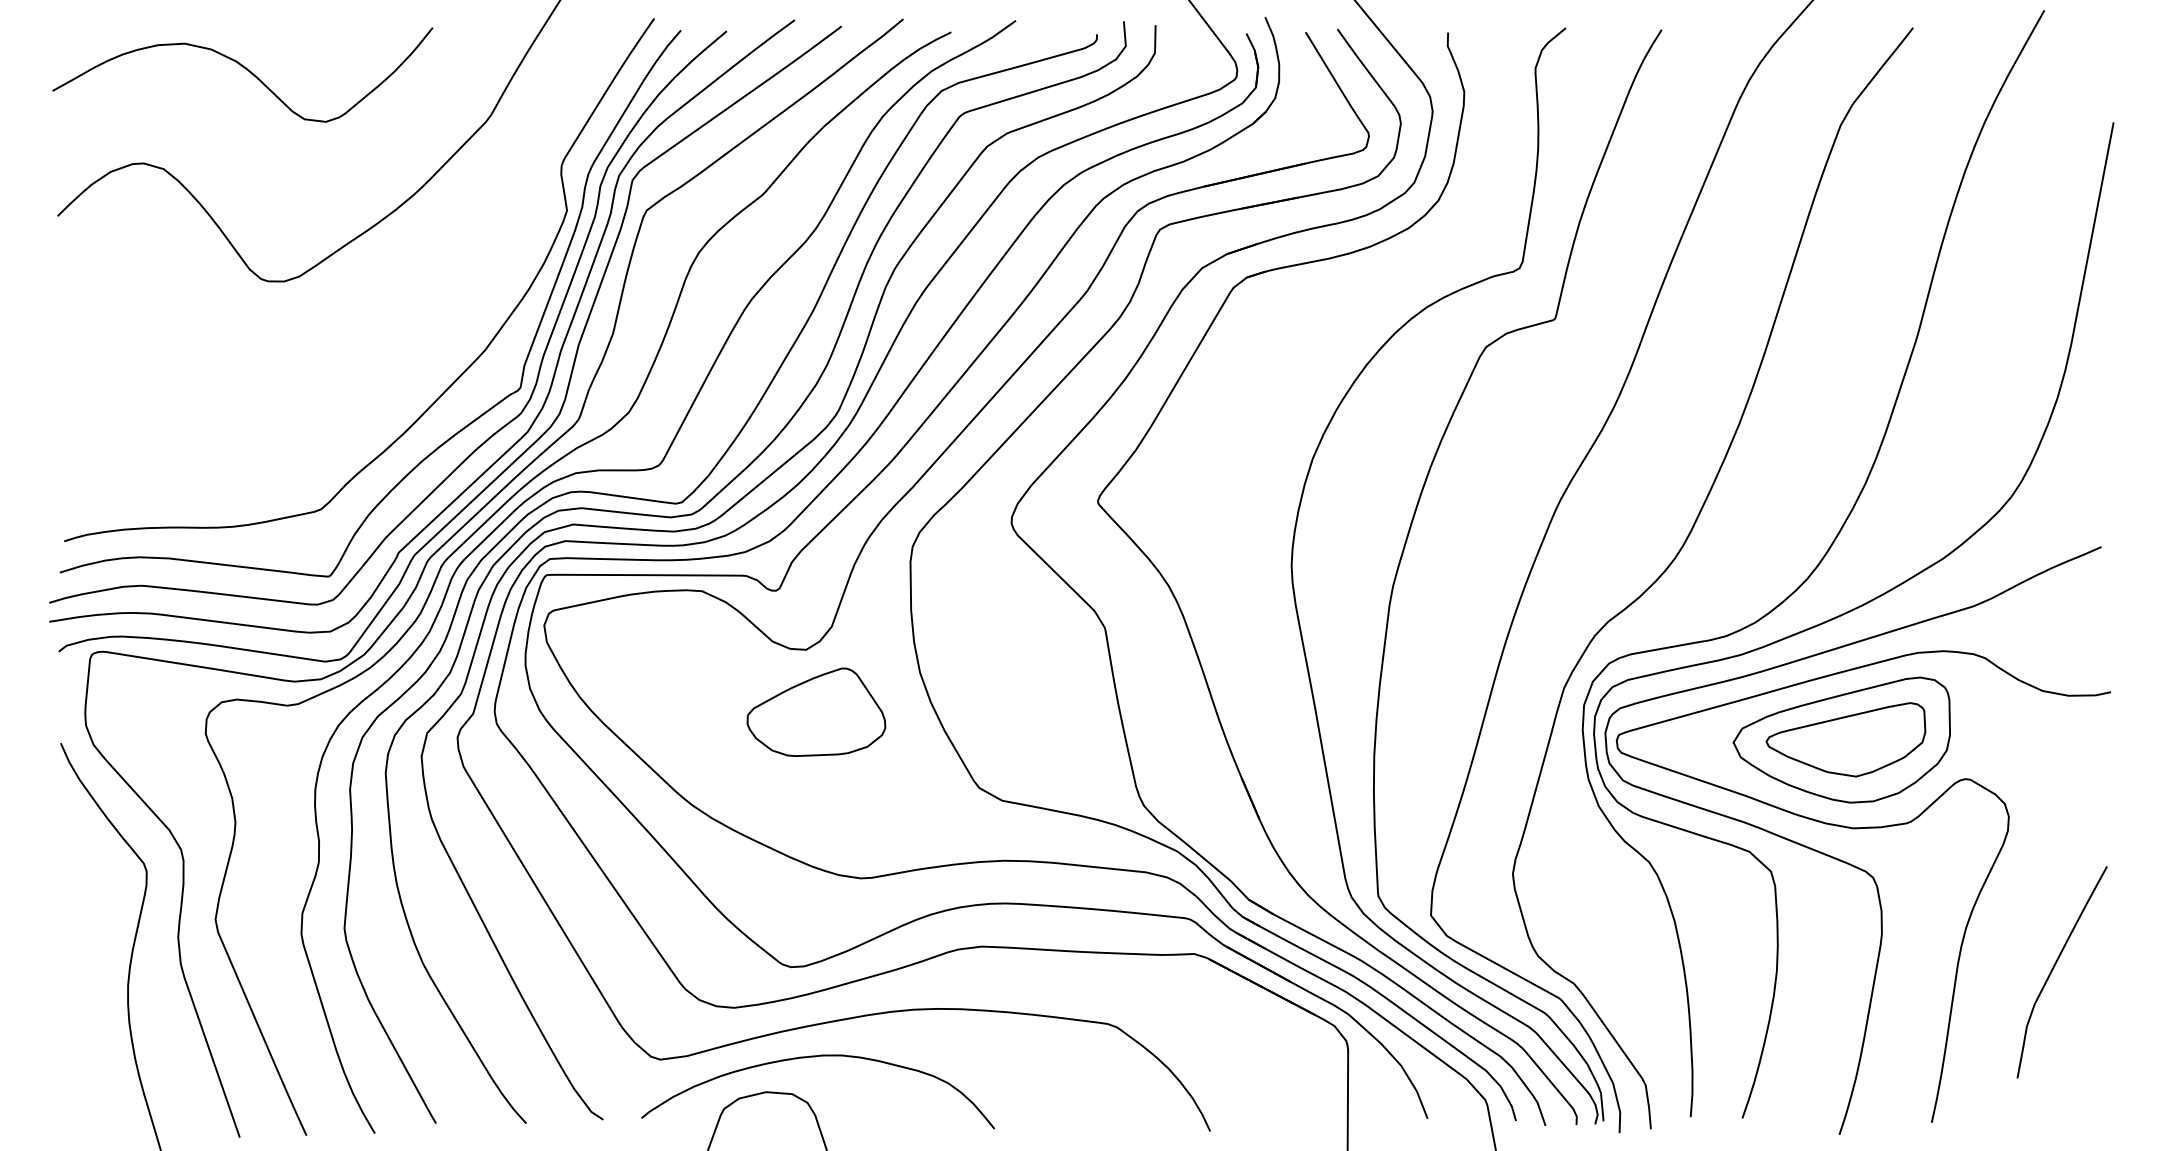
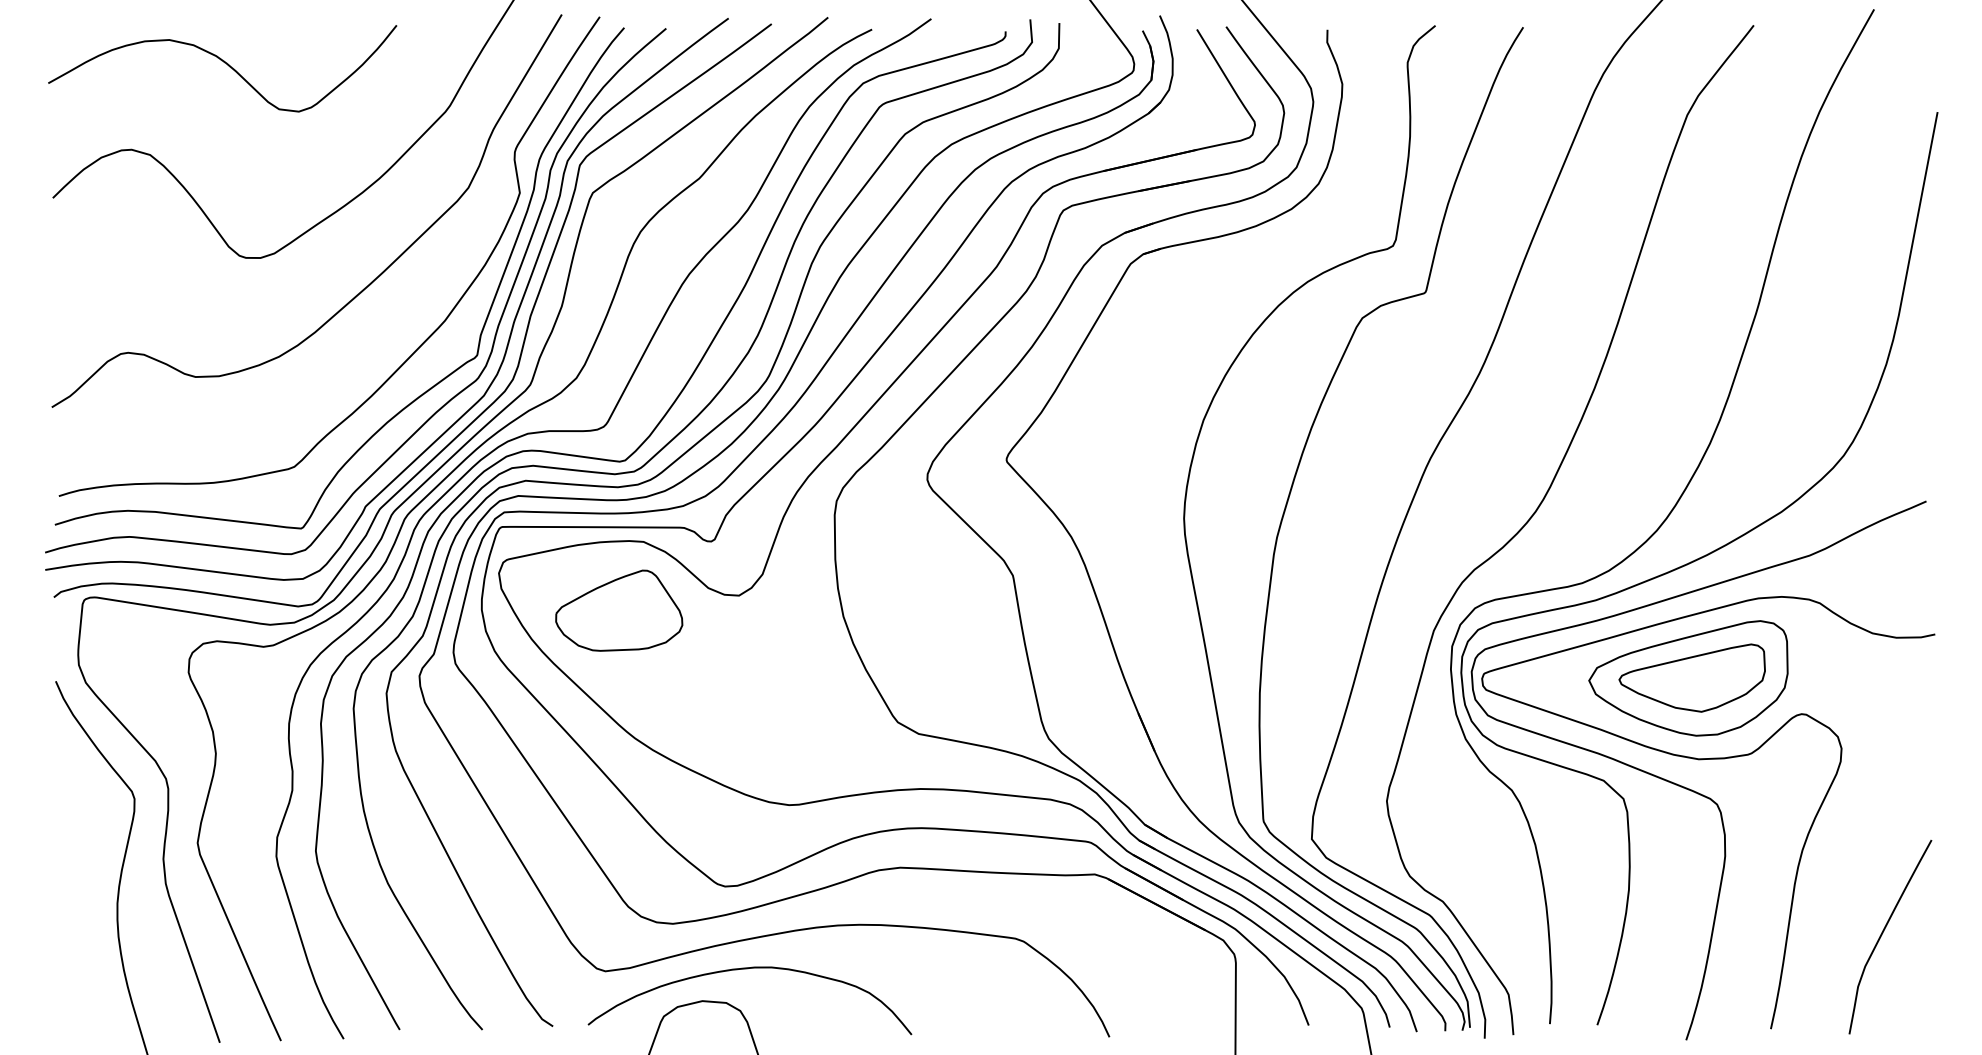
curve: (402, 309) -> (369, 283), added
part: (816, 711) -> (619, 610), moved
curve: (2055, 966) -> (1884, 931), moved

